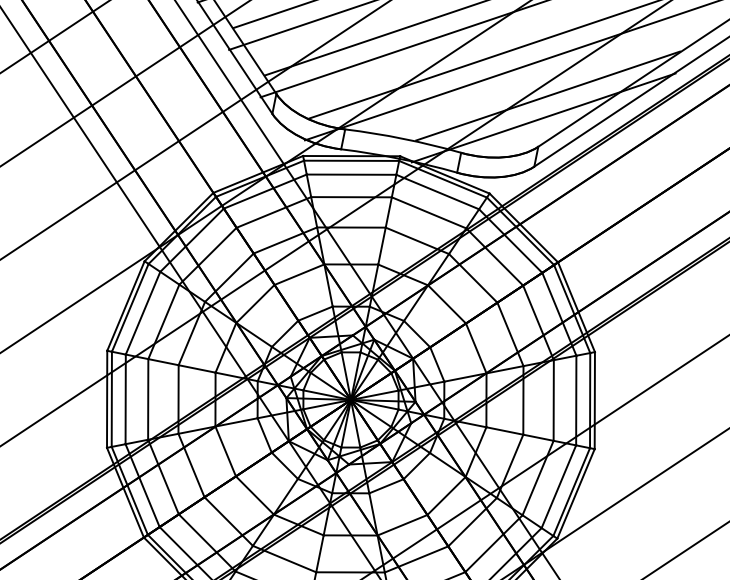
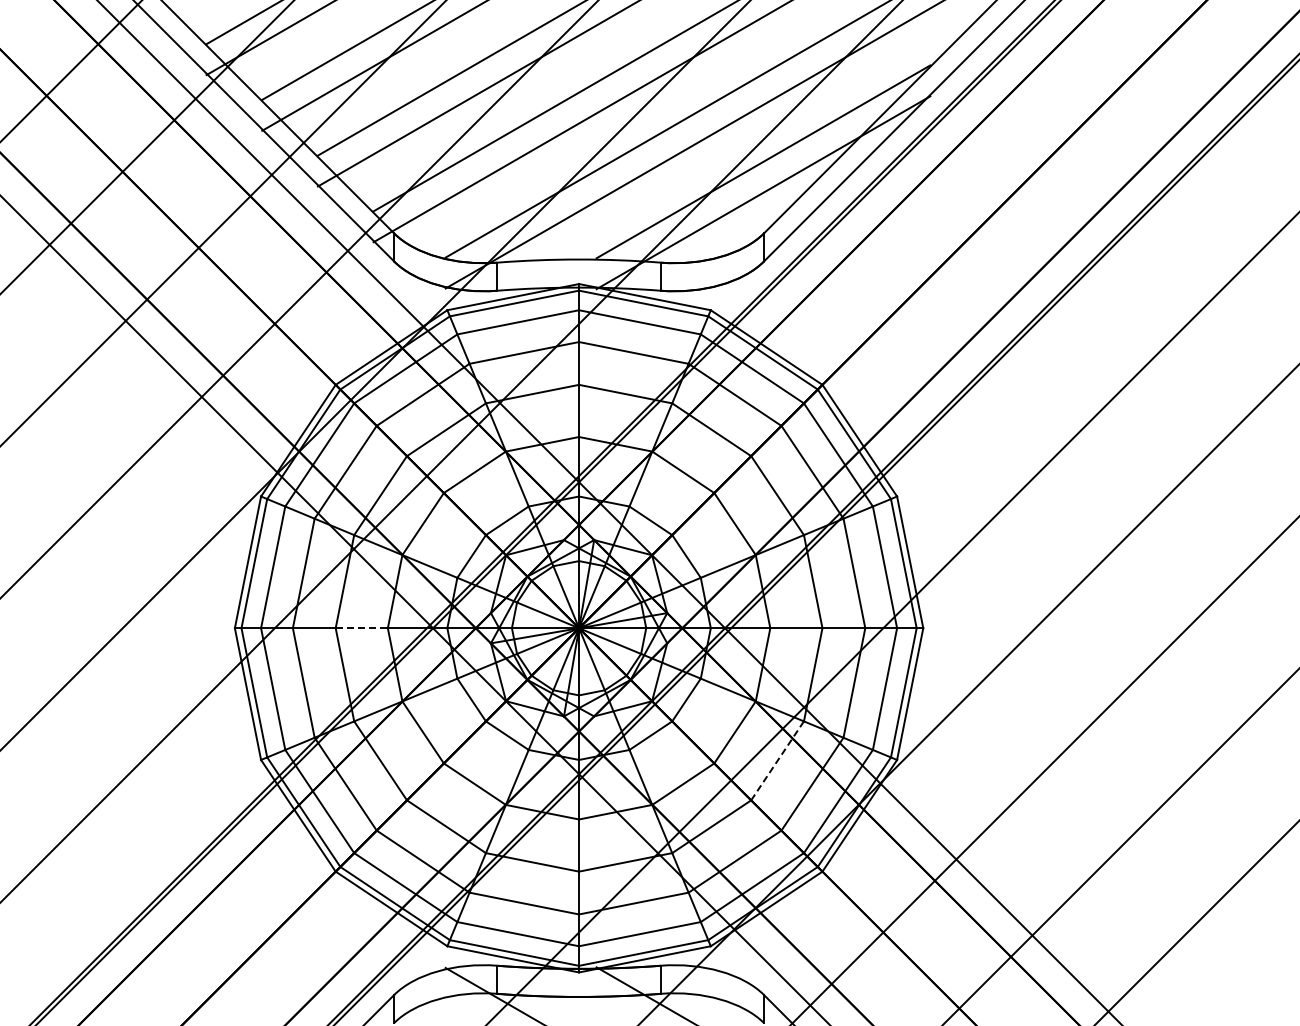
line: (197, 369) -> (362, 628), solid -> dashed
line: (472, 522) -> (777, 761), solid -> dashed

